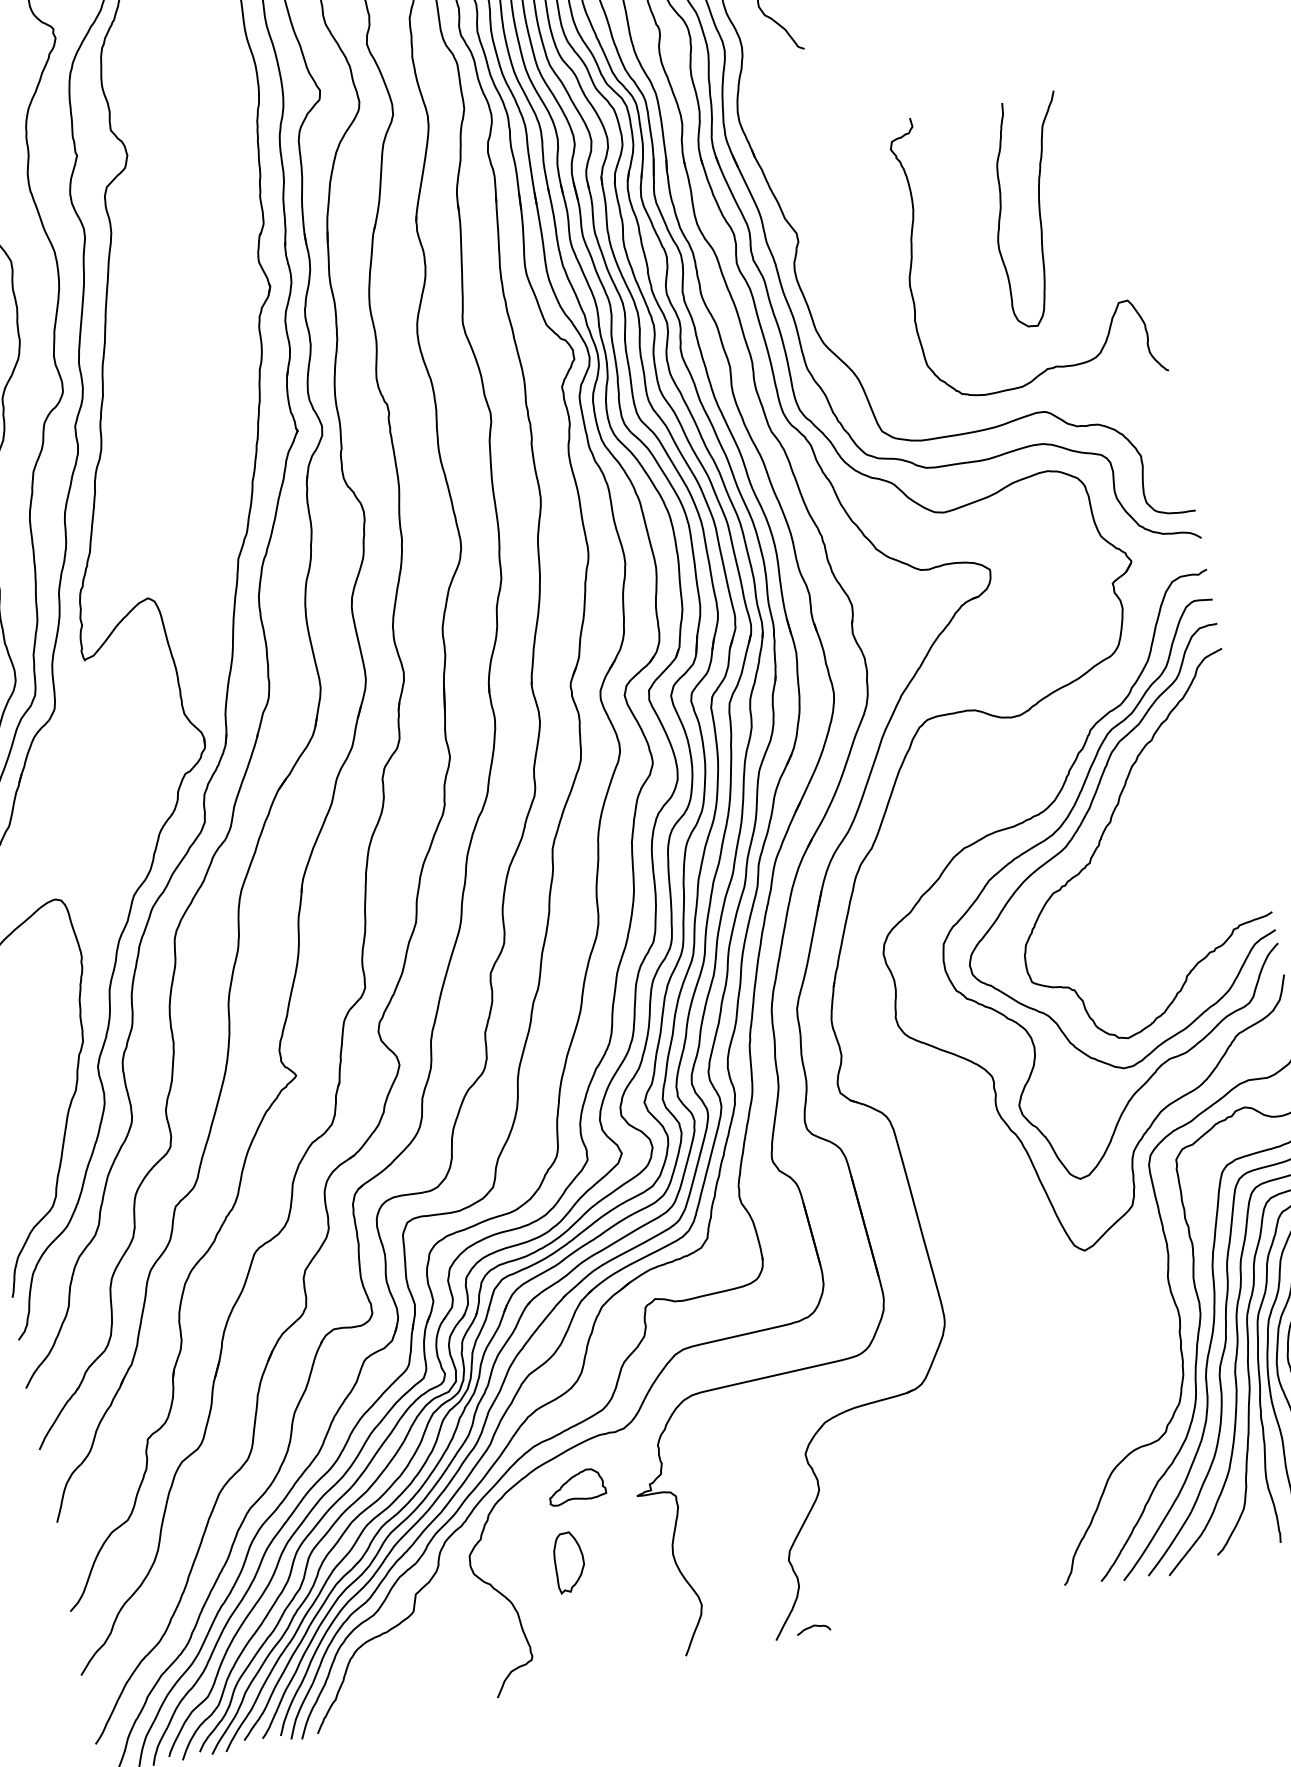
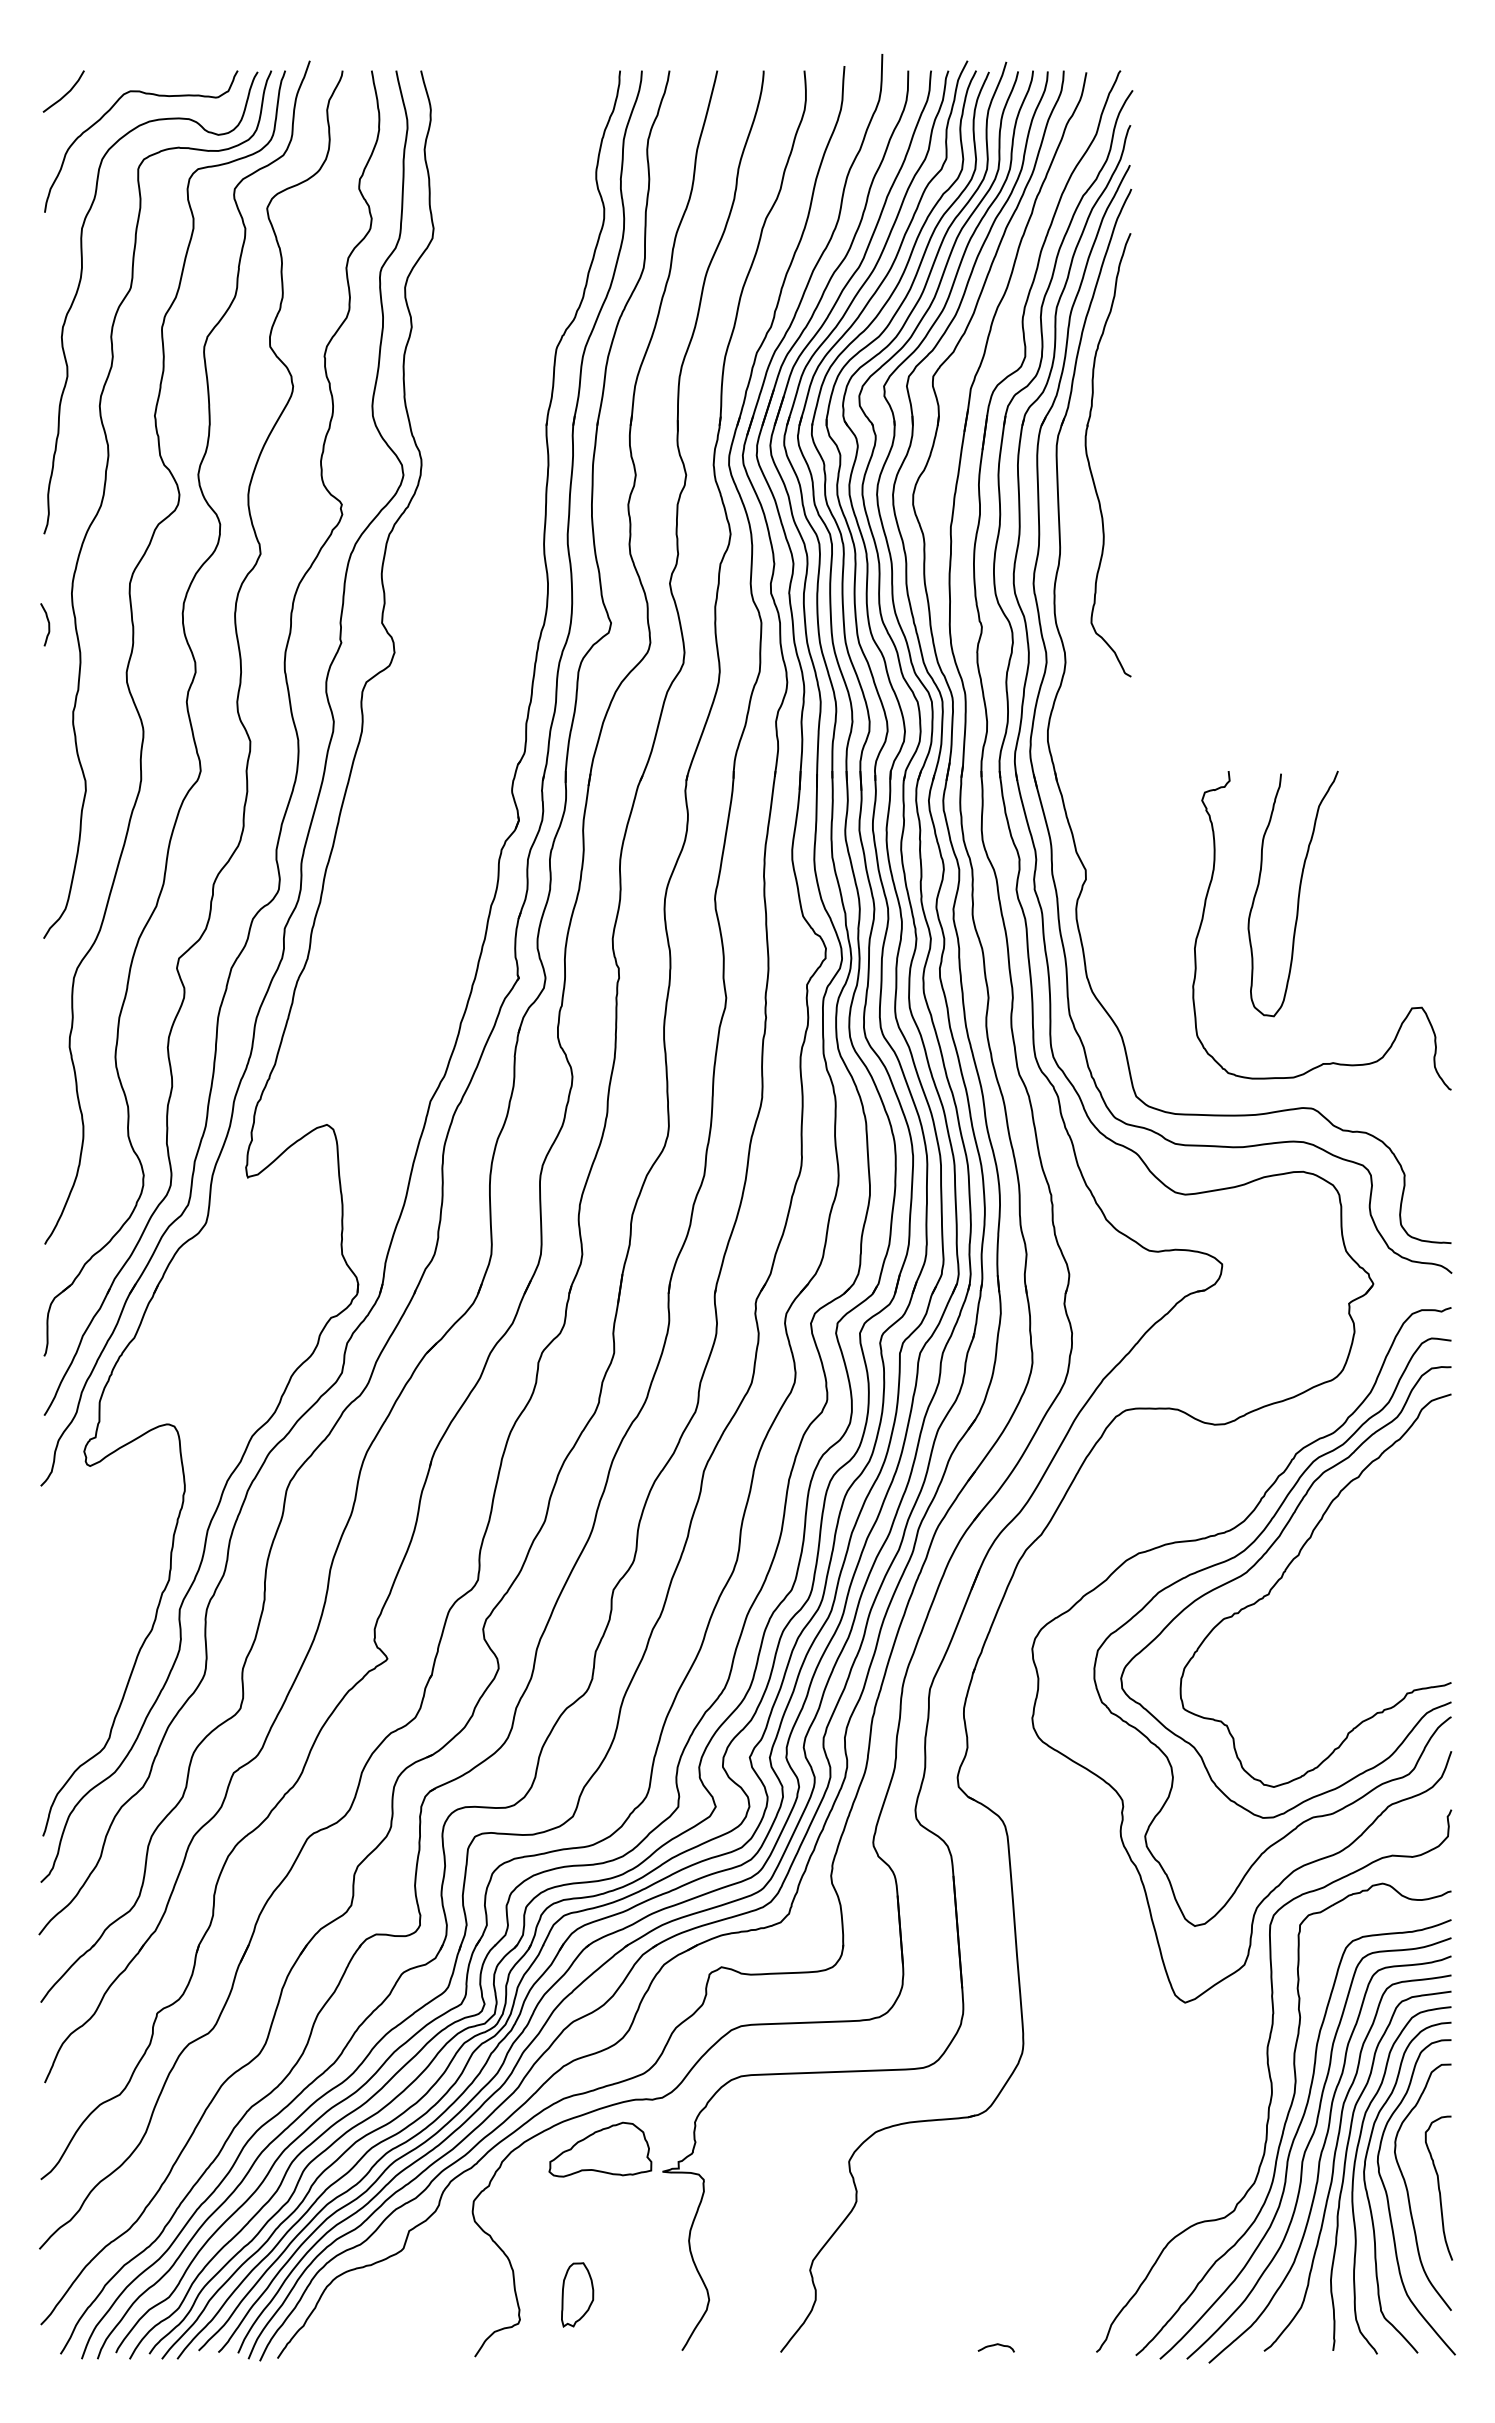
curve: (1038, 209) -> (1298, 893), moved
part: (576, 1486) -> (600, 2149), size x1.67
part: (568, 1561) -> (577, 2294), moved
curve: (812, 1627) -> (995, 2345), moved

